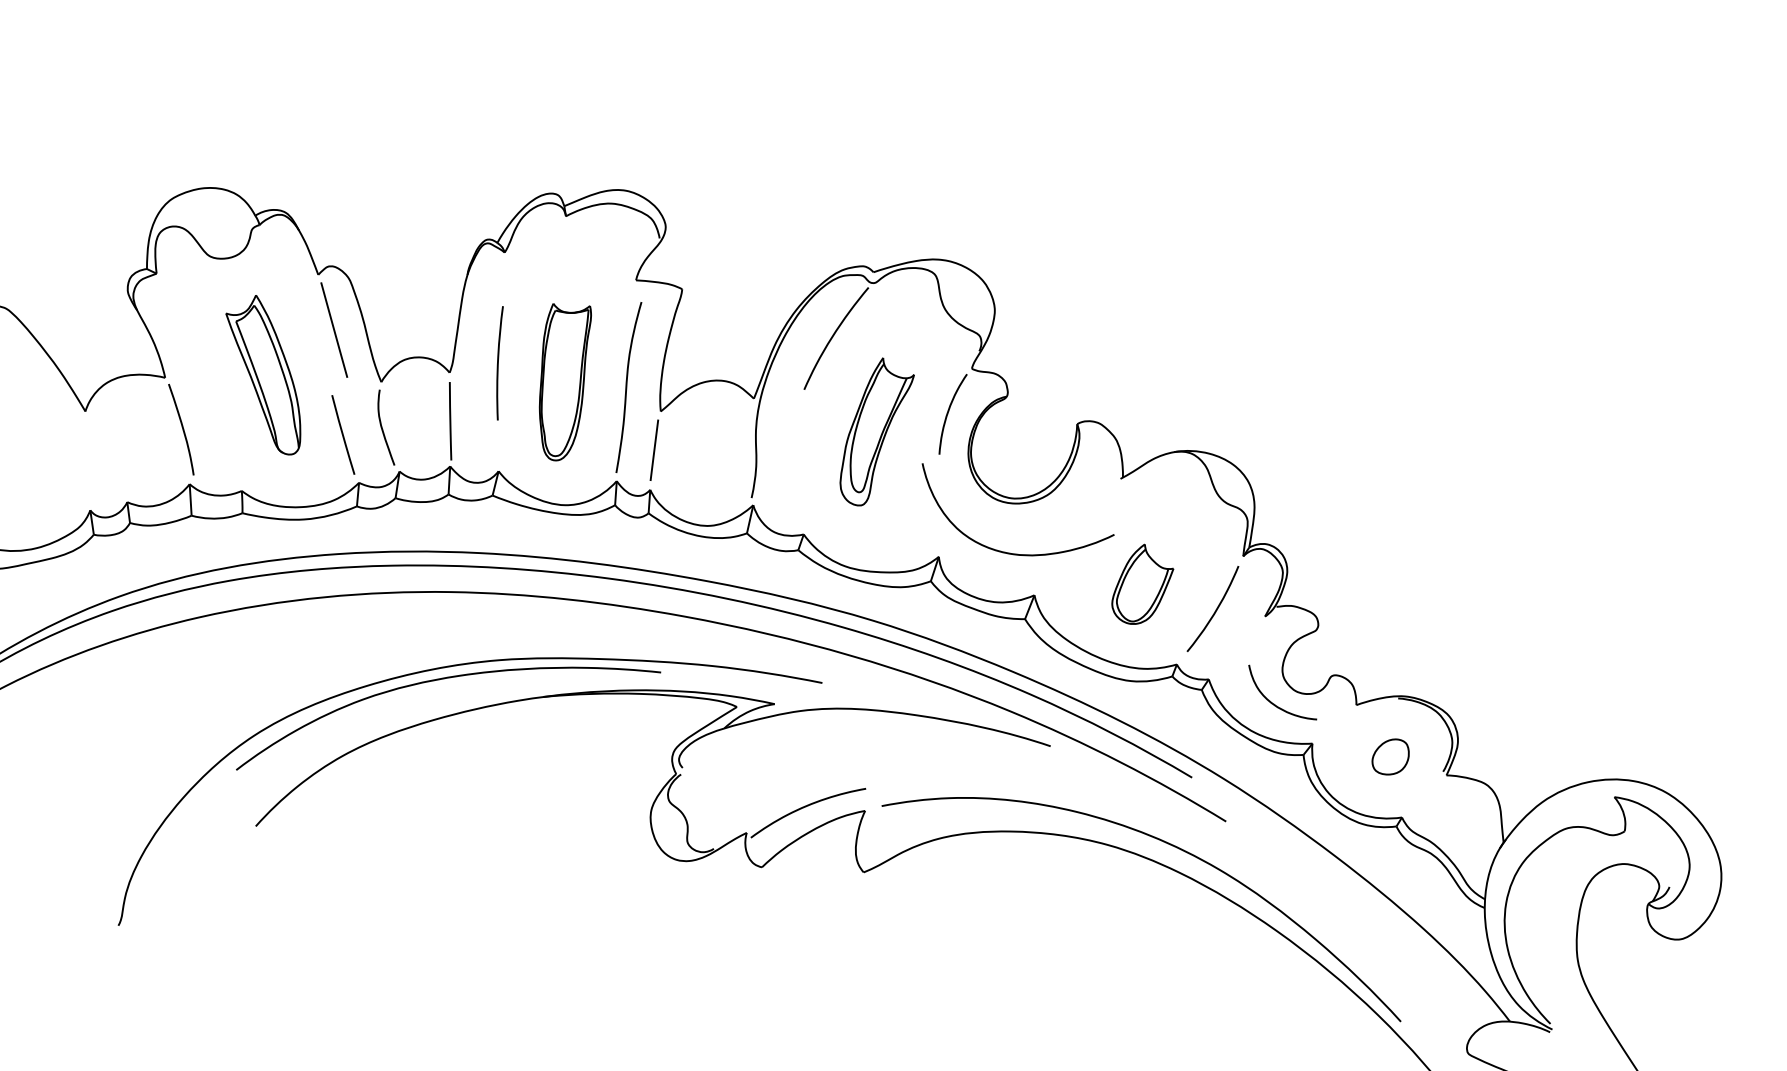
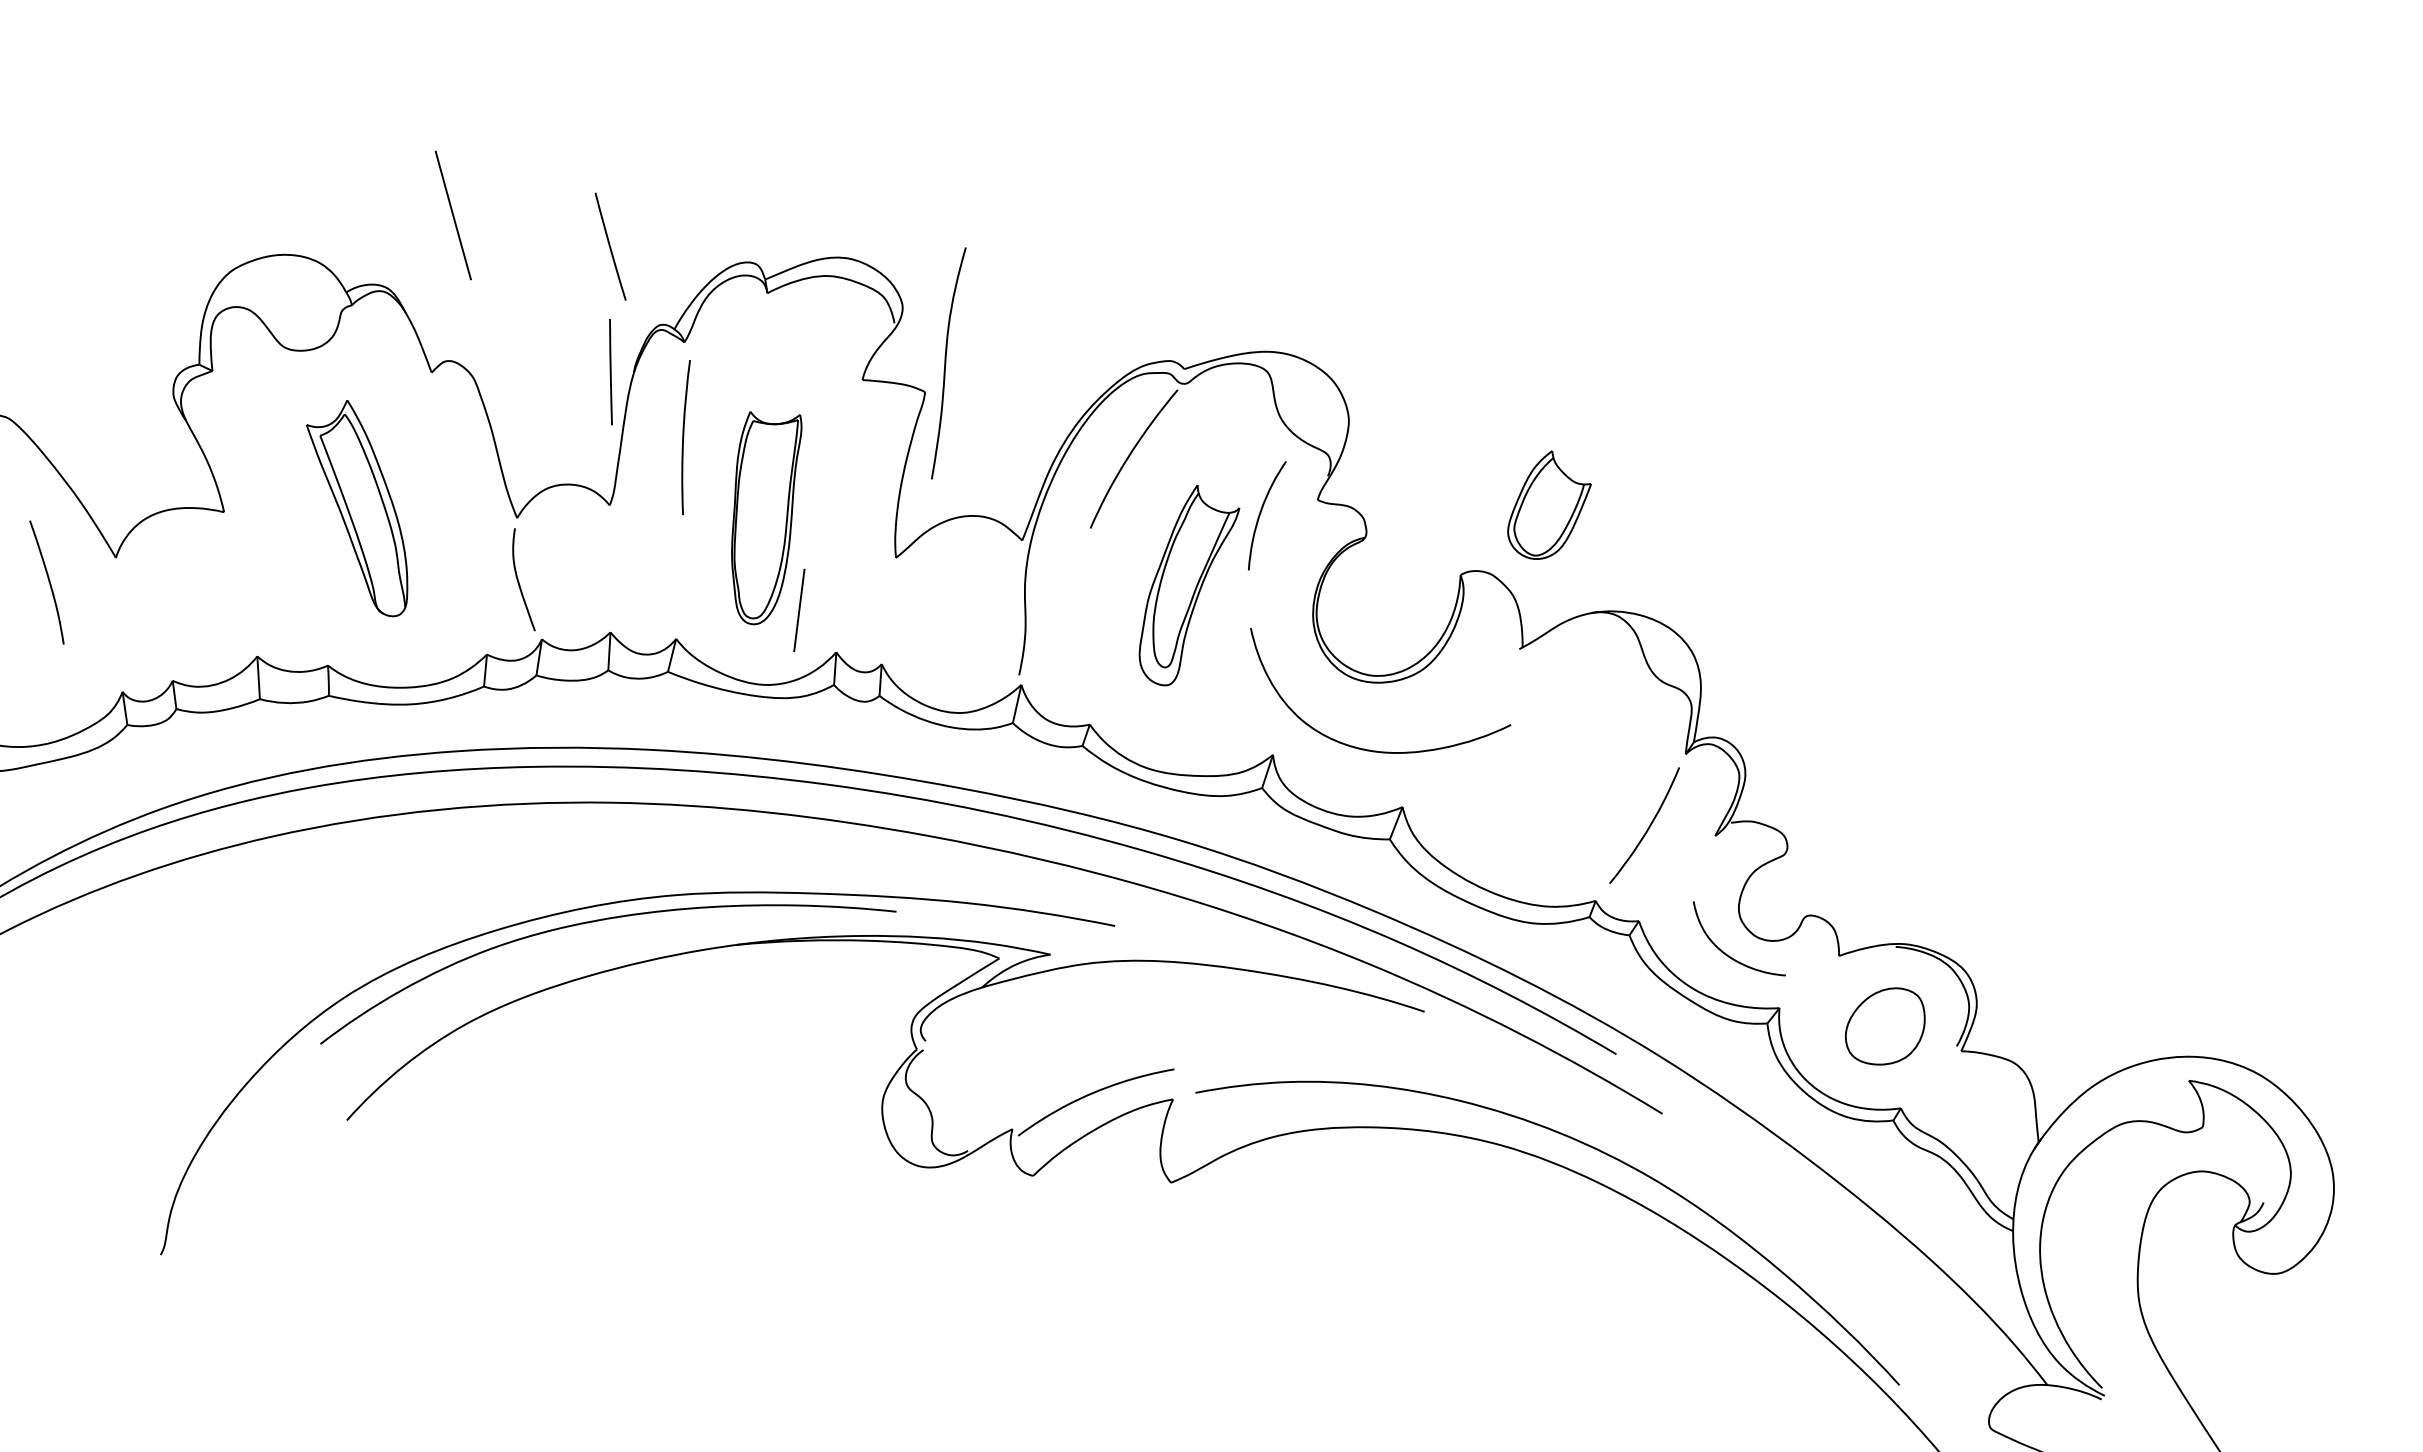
line: (333, 330) -> (452, 215), moved
curve: (498, 363) -> (684, 437), moved
curve: (627, 387) -> (946, 363), moved
curve: (948, 412) -> (1261, 513), moved
line: (450, 421) -> (610, 372), moved
curve: (182, 429) -> (48, 582), moved
line: (343, 434) -> (610, 246), moved
line: (654, 450) -> (799, 610), moved
part: (1142, 583) -> (1549, 504), moved
part: (1390, 756) -> (1885, 1025), size x1.6

